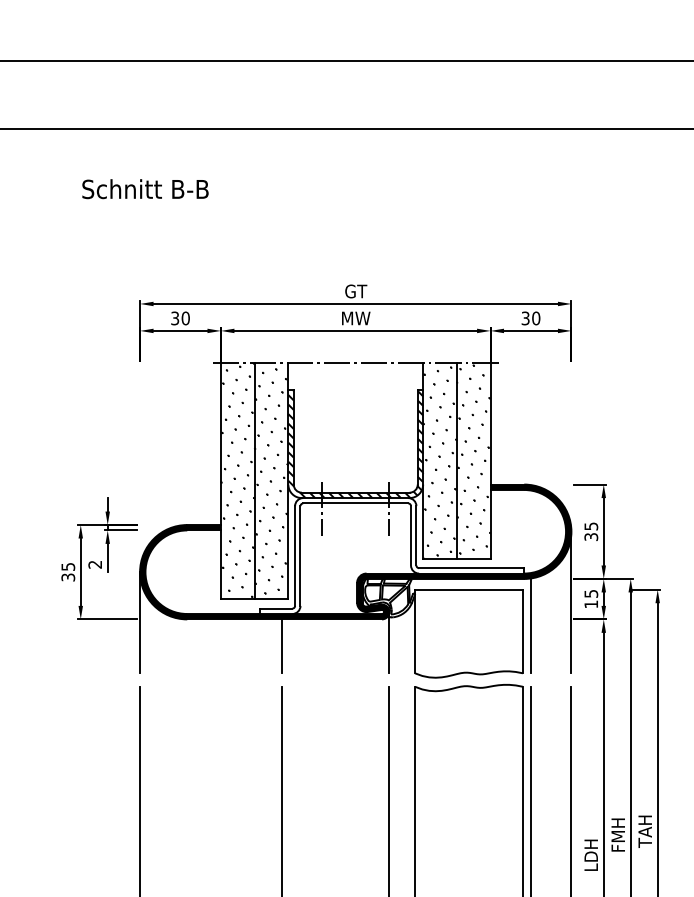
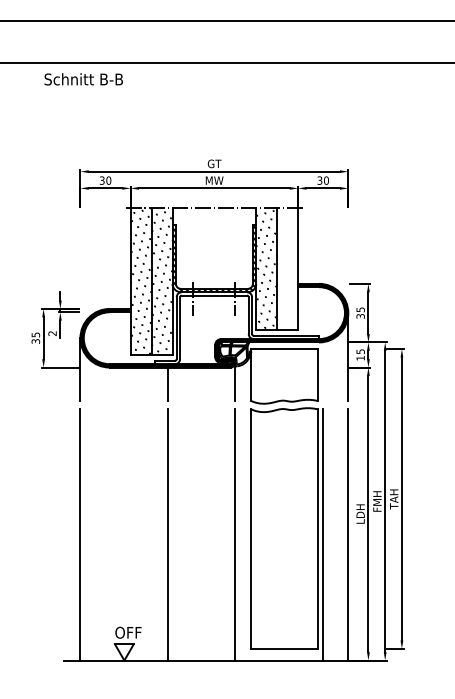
text: (145, 189) -> (83, 79), moved
hatch: (473, 459) -> (287, 268), removed
line: (531, 625) -> (323, 371), removed

